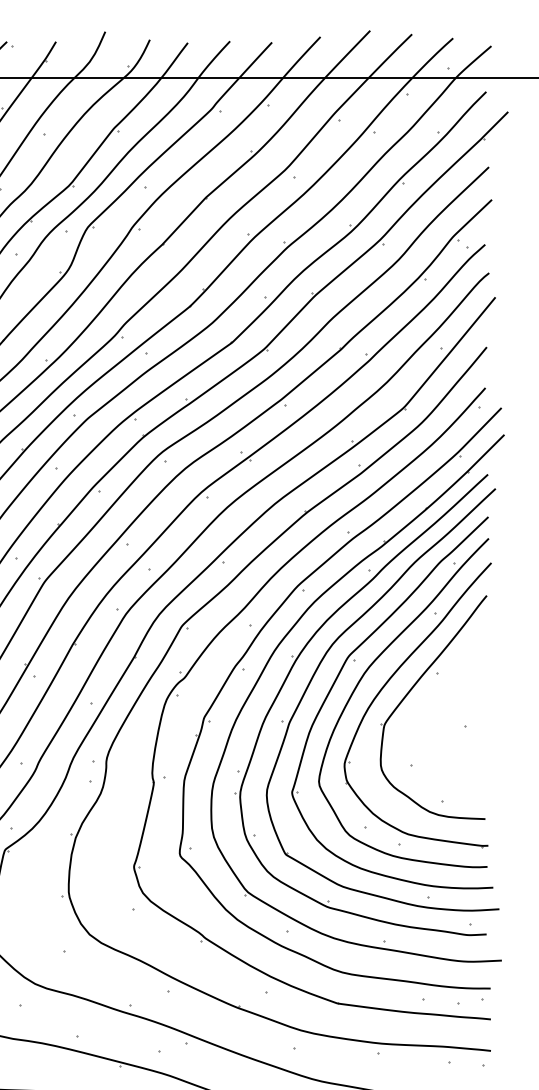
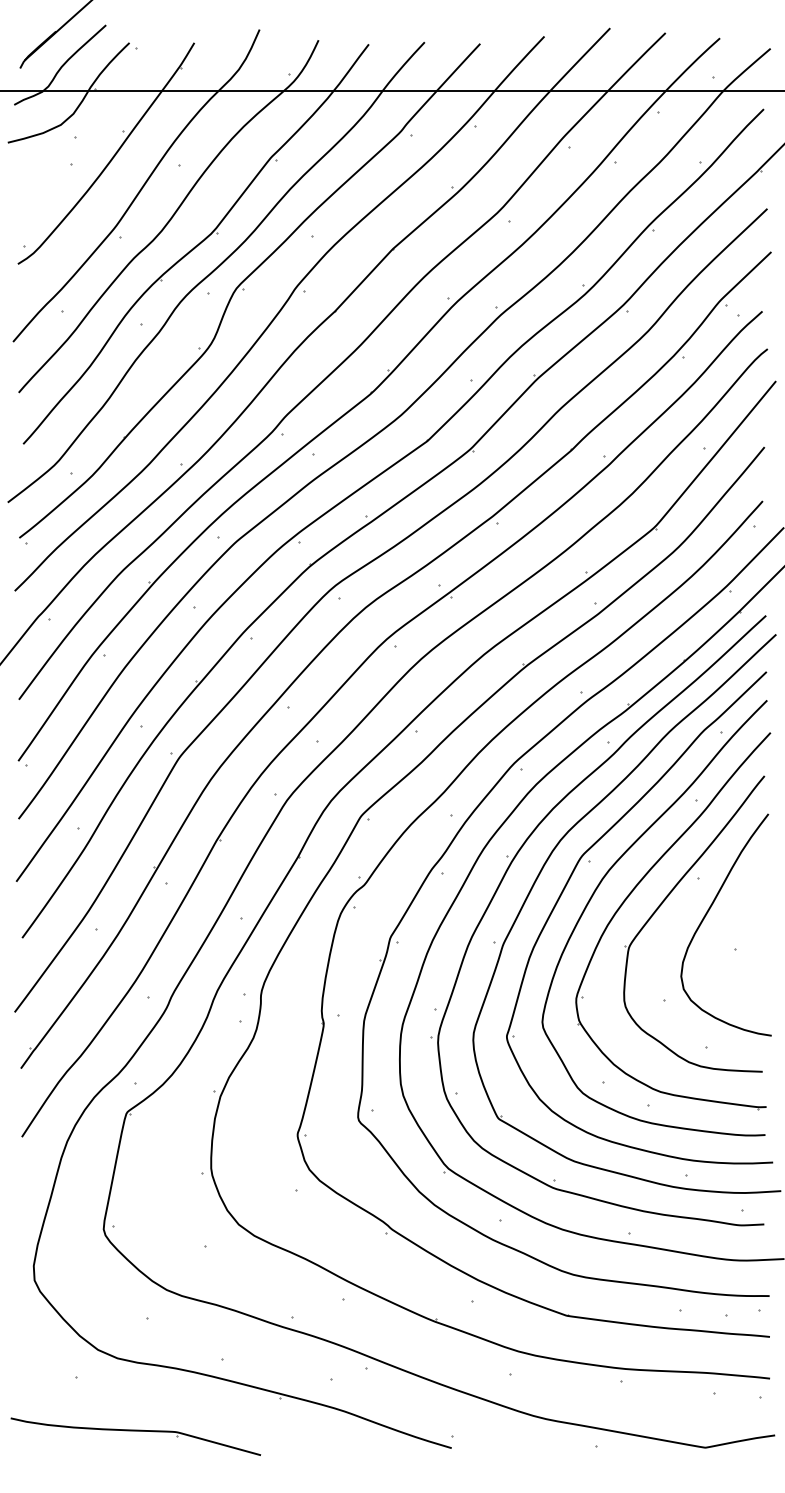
curve: (443, 700) -> (707, 914), added

